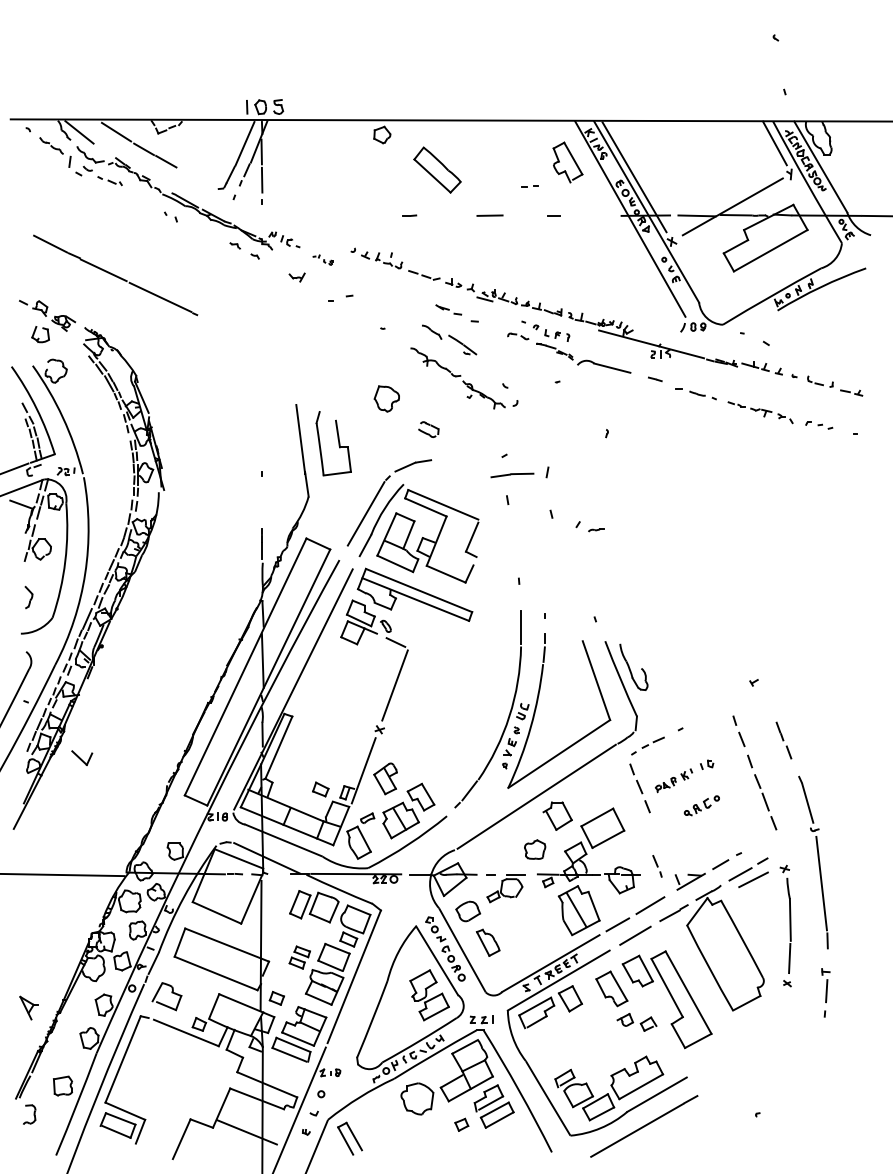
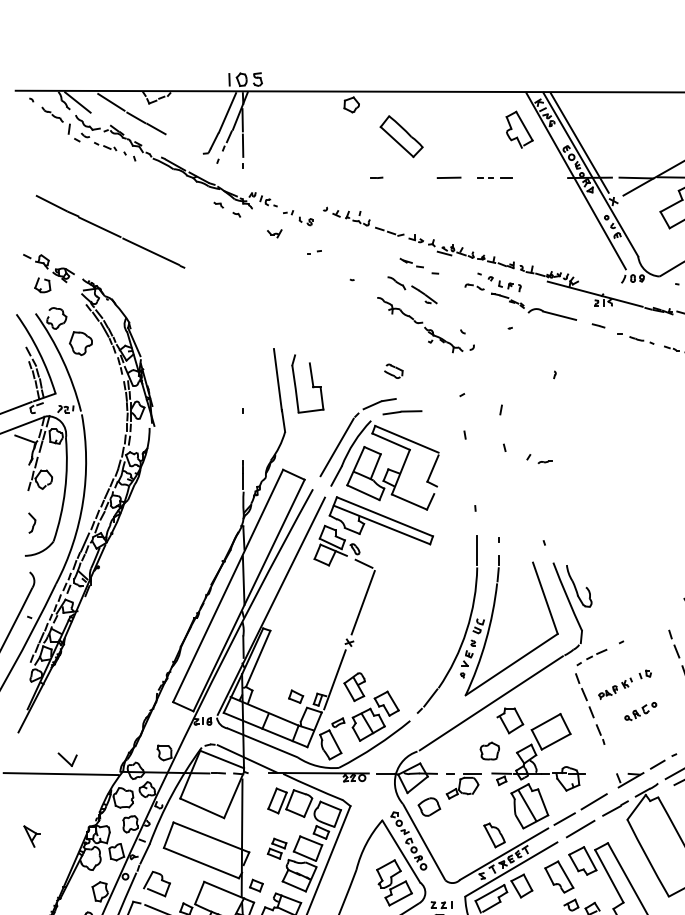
part: (529, 186) -> (484, 177), moved
part: (170, 216) -> (129, 155), moved
part: (322, 259) -> (297, 217), size x1.67
part: (341, 297) -> (314, 251), size x0.62
part: (386, 398) -> (80, 343), moved
part: (512, 475) -> (402, 412), moved
part: (82, 757) -> (67, 759), moved
part: (657, 866) -> (600, 734), moved
part: (487, 942) -> (493, 835), moved
part: (28, 1007) -> (31, 836), moved

